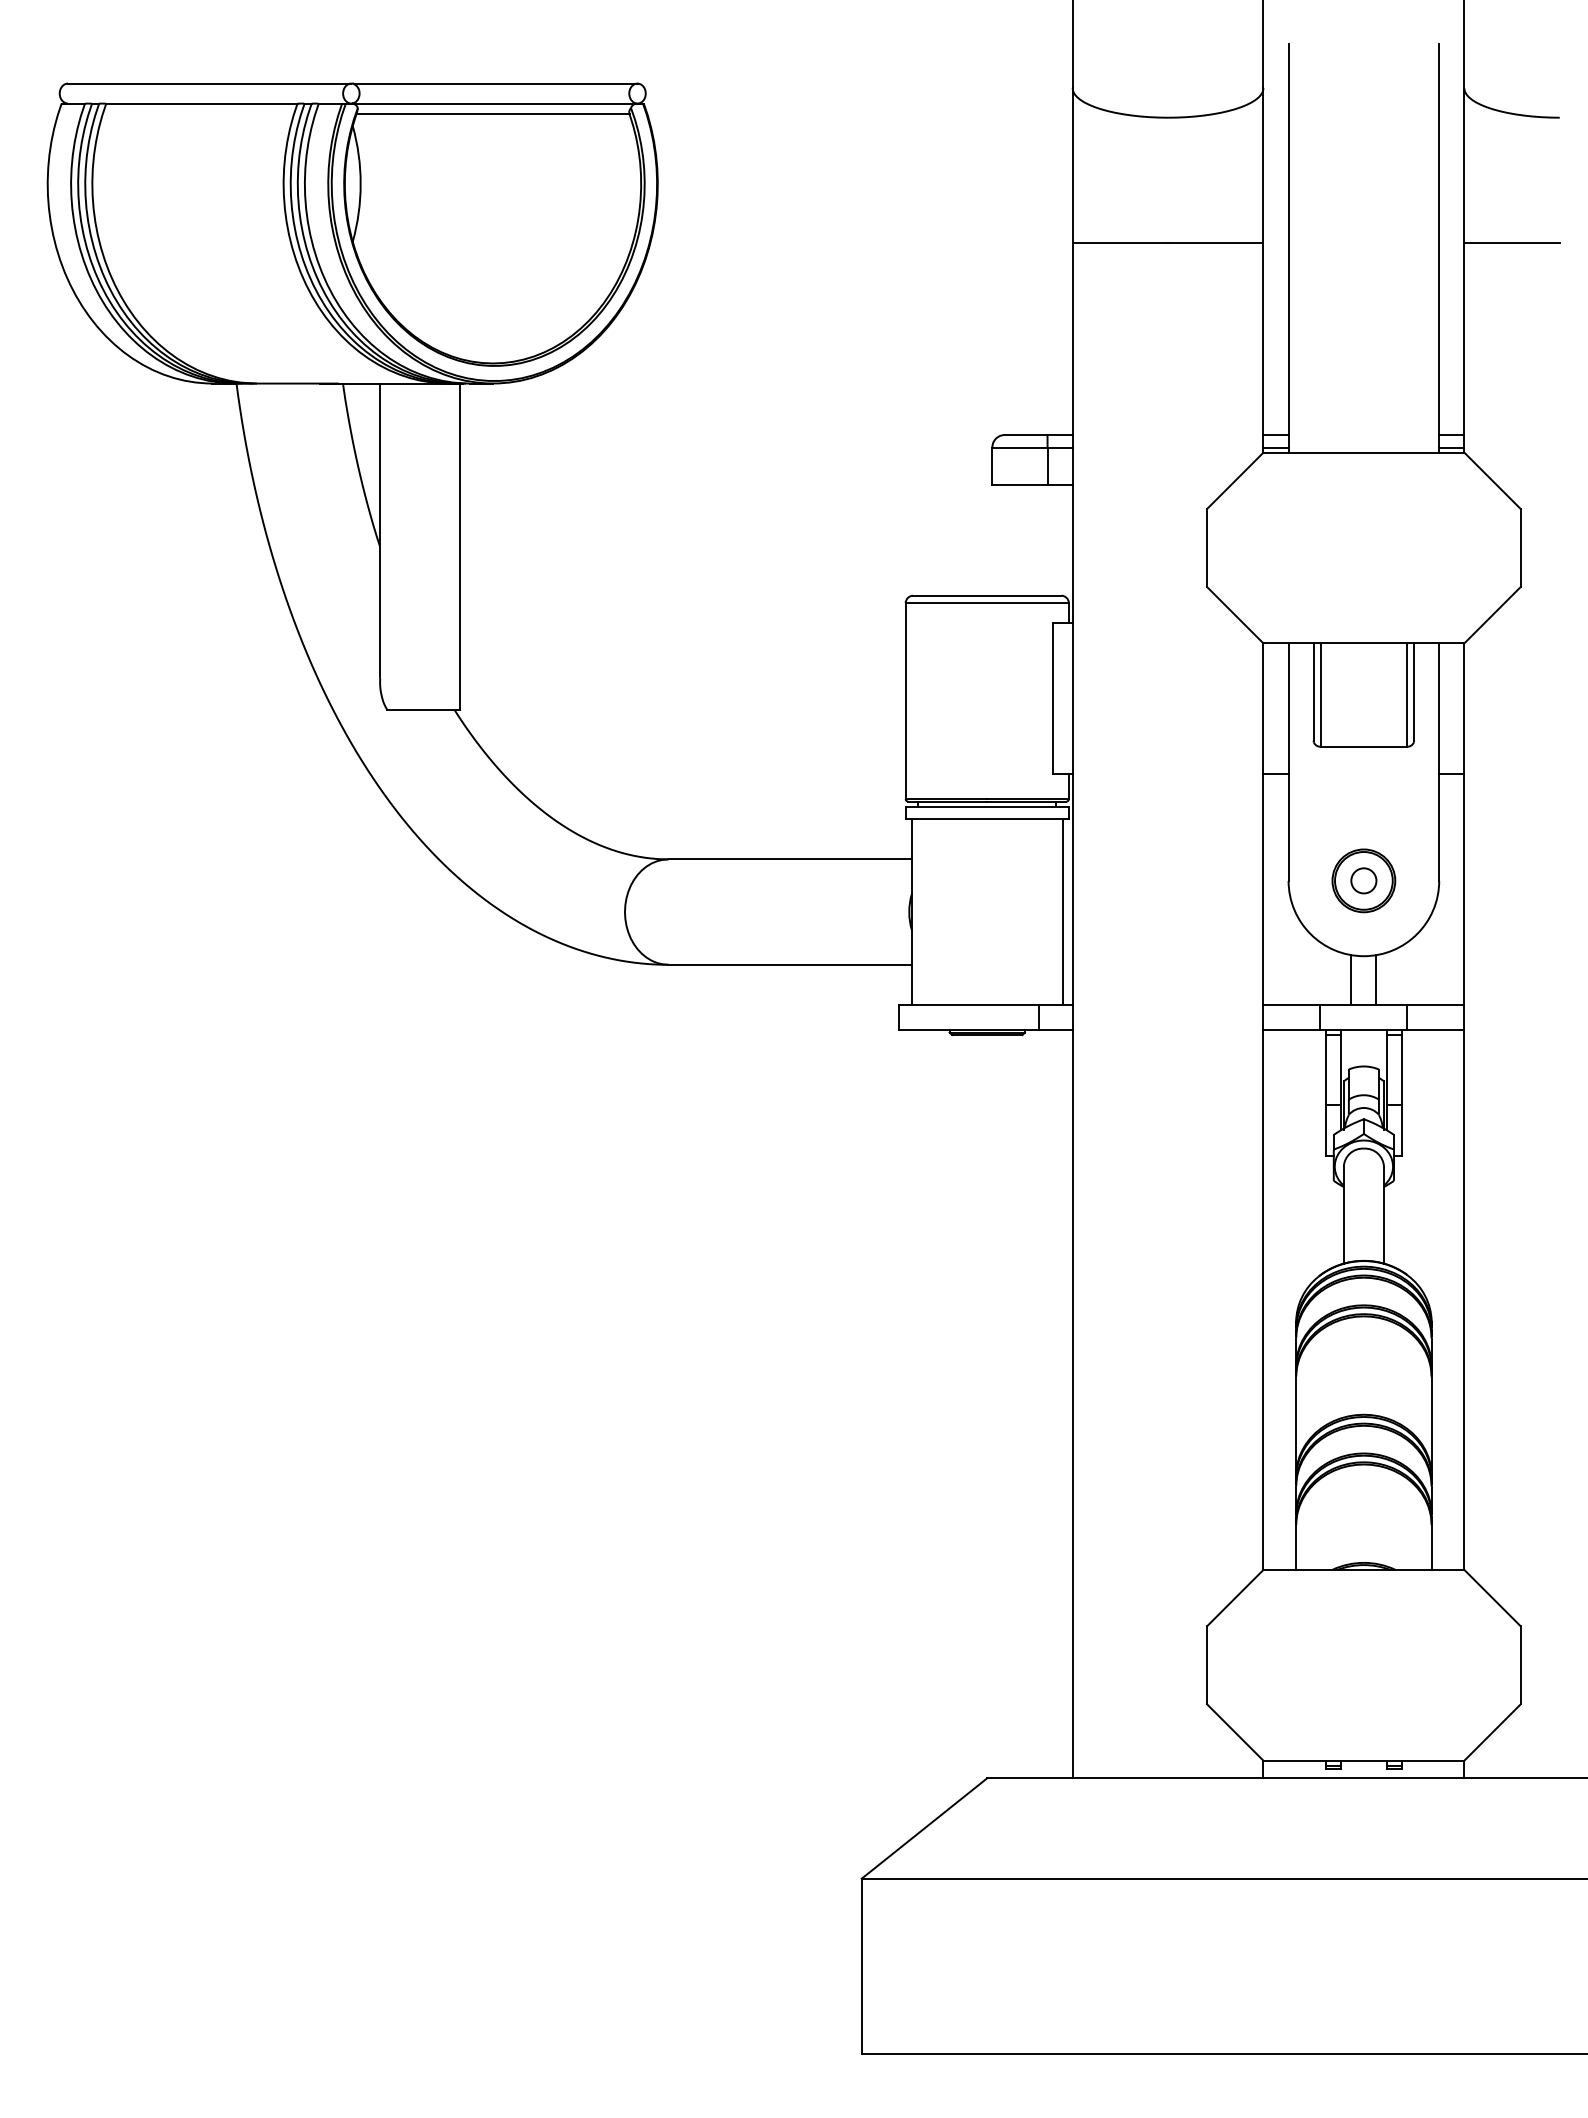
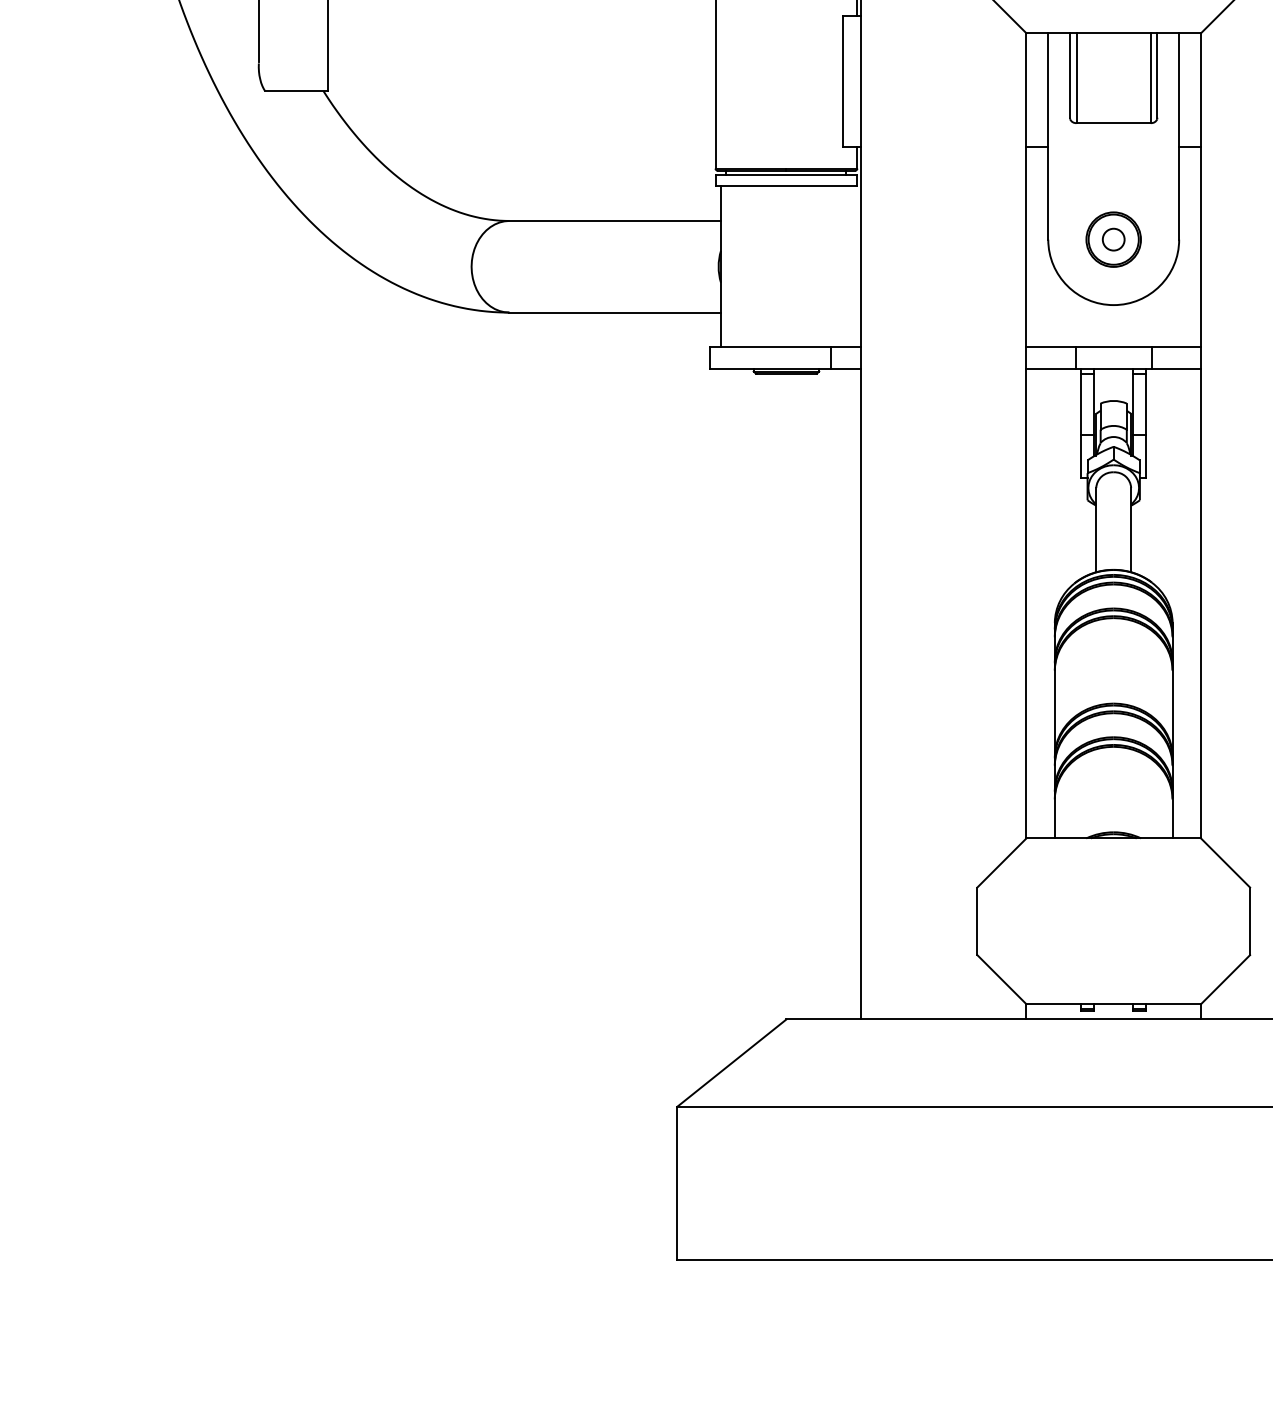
line: (1062, 911) -> (851, 266), removed
line: (1351, 979) -> (1102, 325), removed
line: (1376, 979) -> (1124, 325), removed

